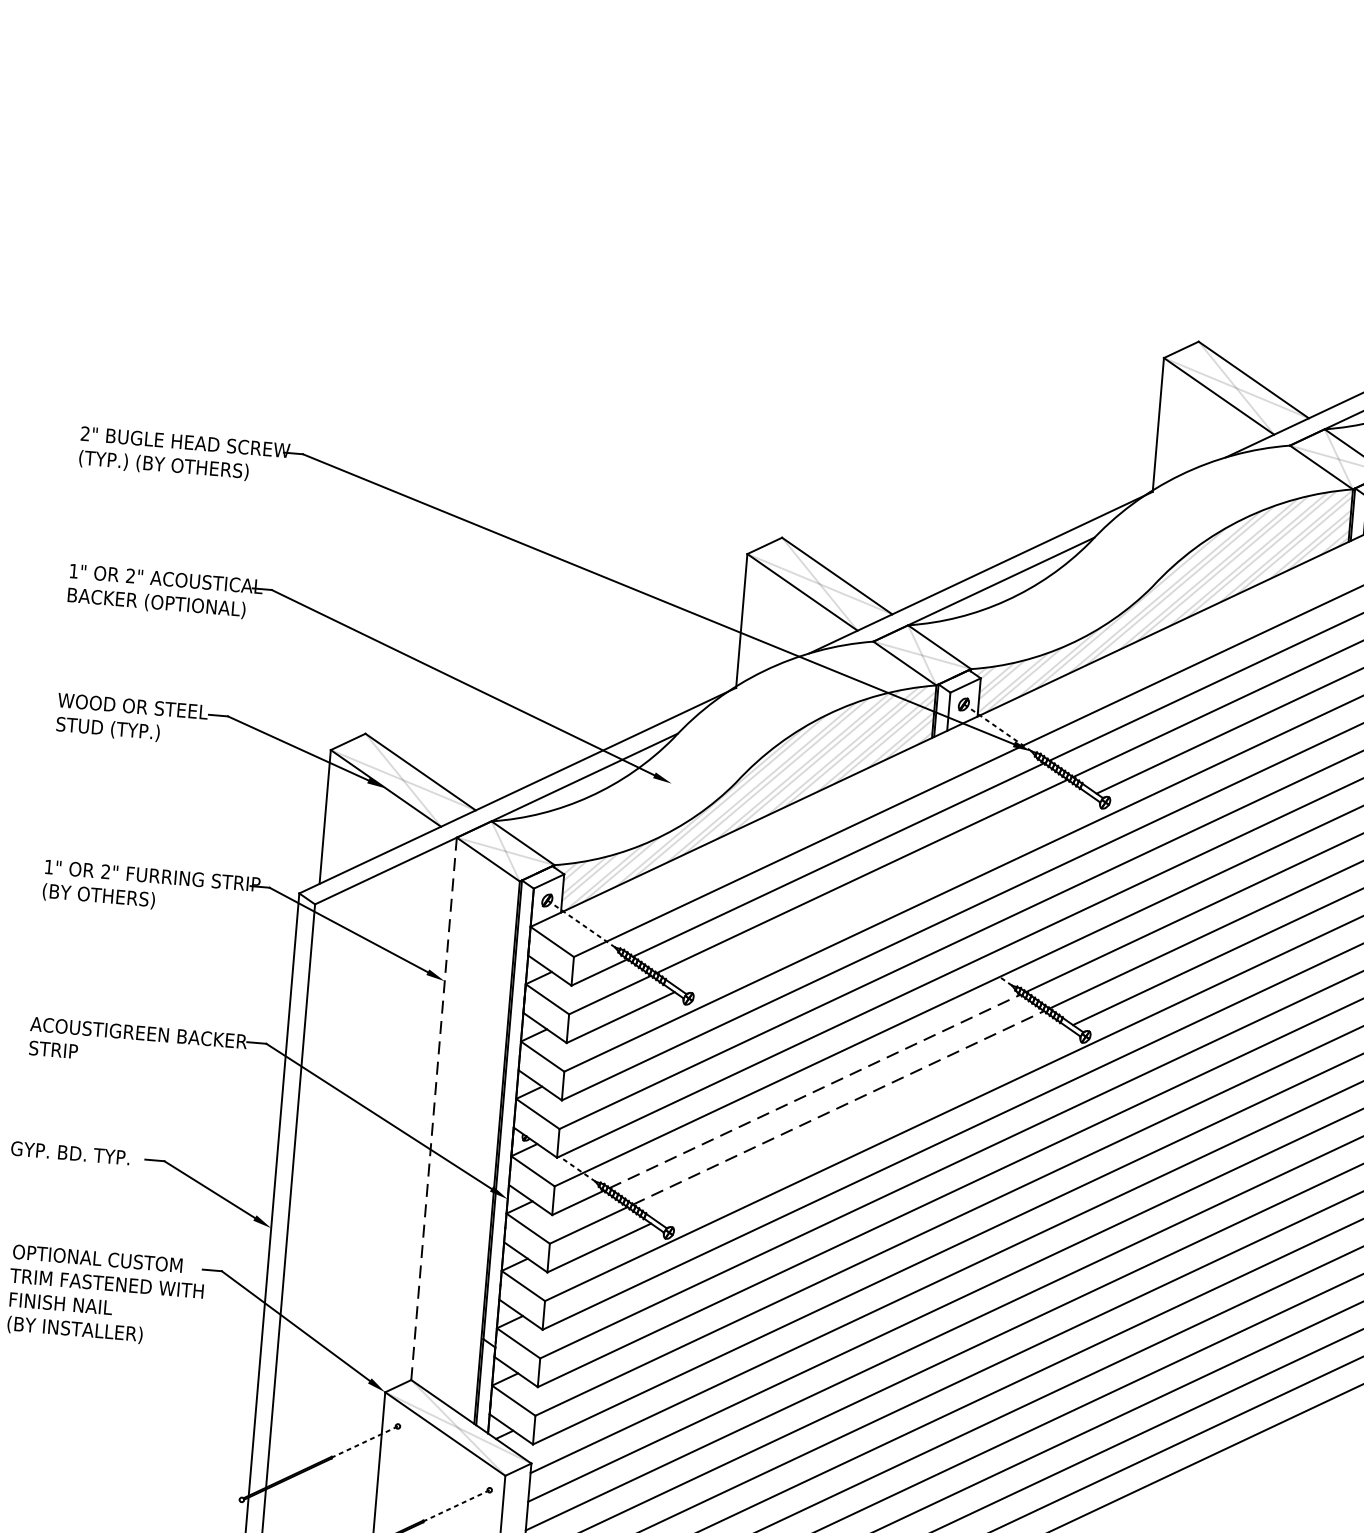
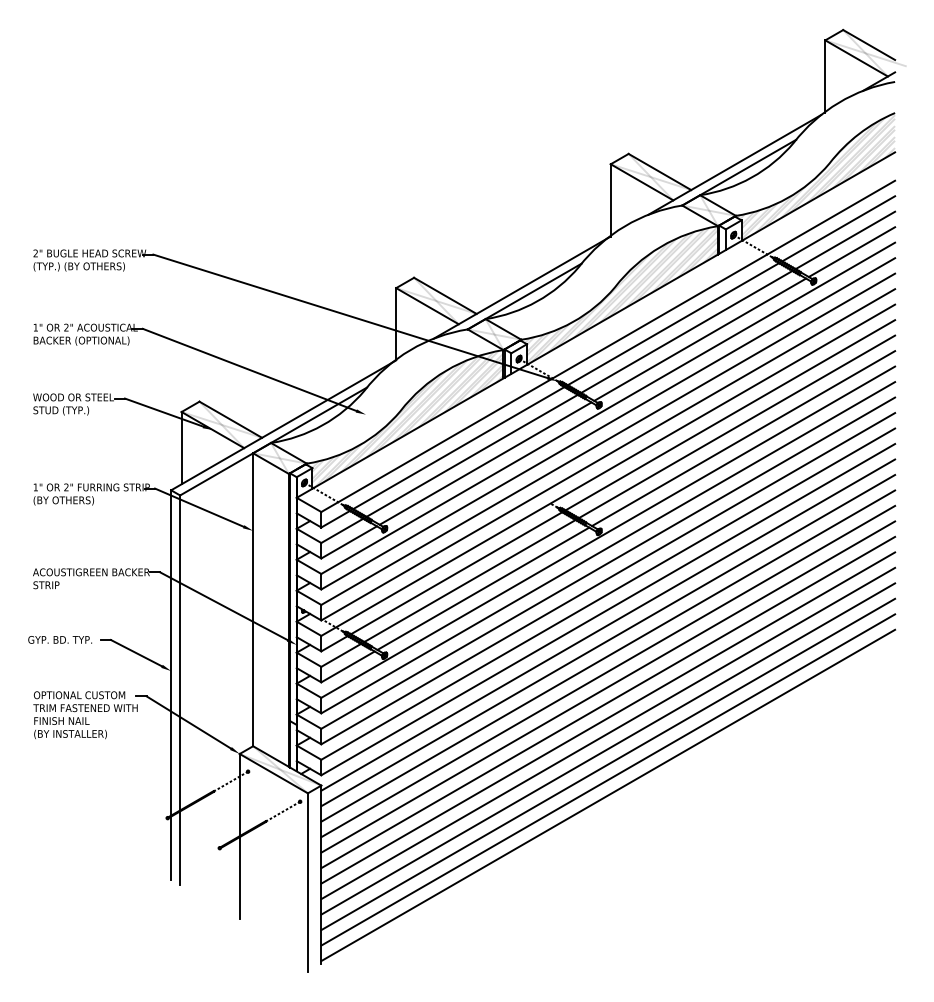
line: (885, 892) -> (485, 463), added
line: (816, 1092) -> (457, 573), dashed -> solid
line: (839, 1106) -> (470, 580), dashed -> solid
line: (434, 1110) -> (253, 600), dashed -> solid
line: (862, 1123) -> (483, 588), added

